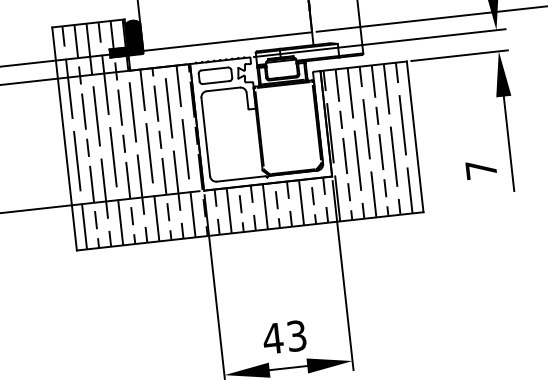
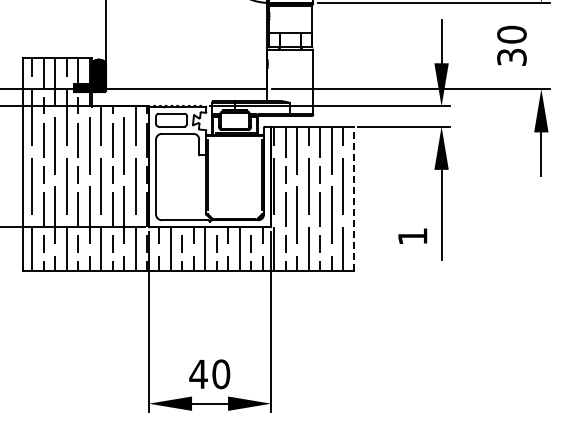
line: (414, 136) -> (353, 198), solid -> dashed
text: (481, 169) -> (412, 236), 7 -> 1
text: (297, 336) -> (221, 374), 43 -> 40

